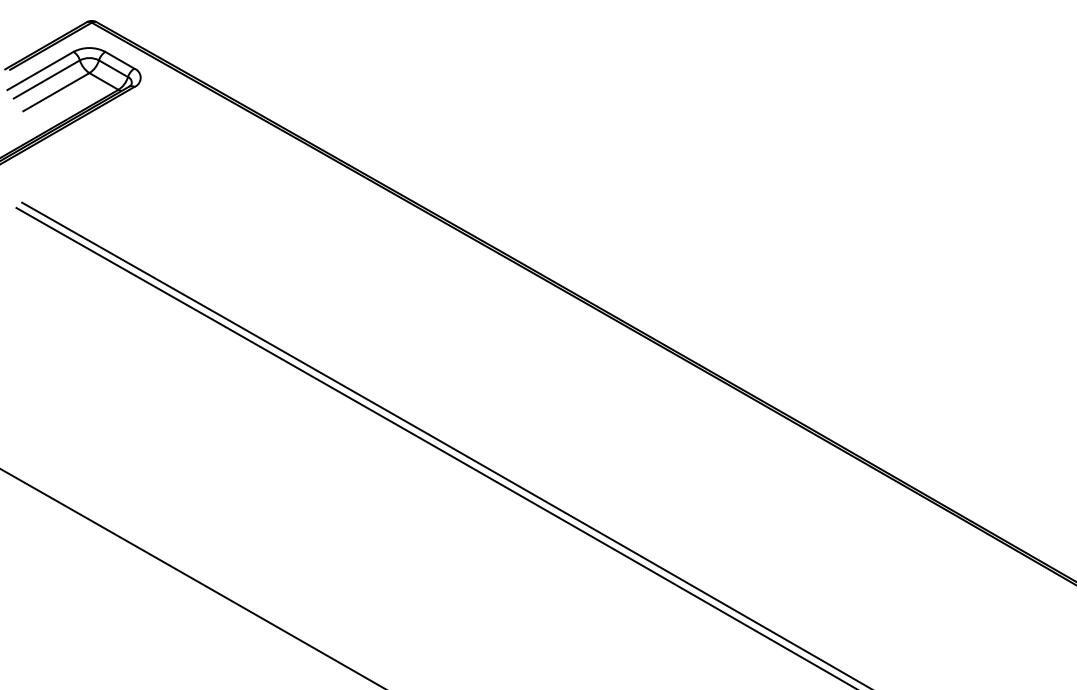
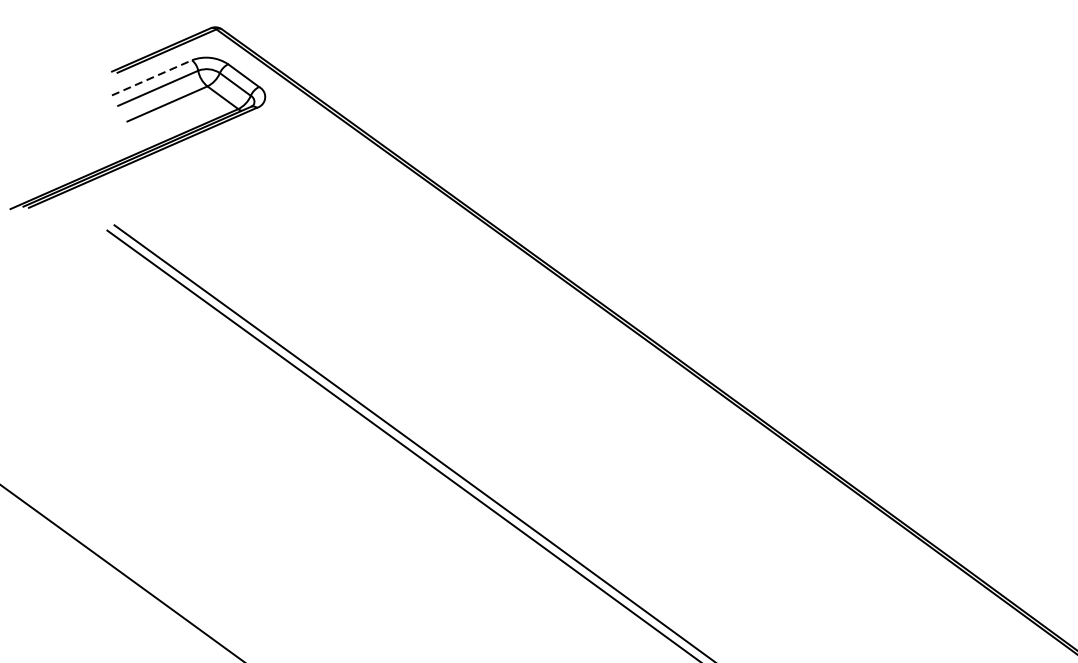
line: (40, 70) -> (152, 77), solid -> dashed

